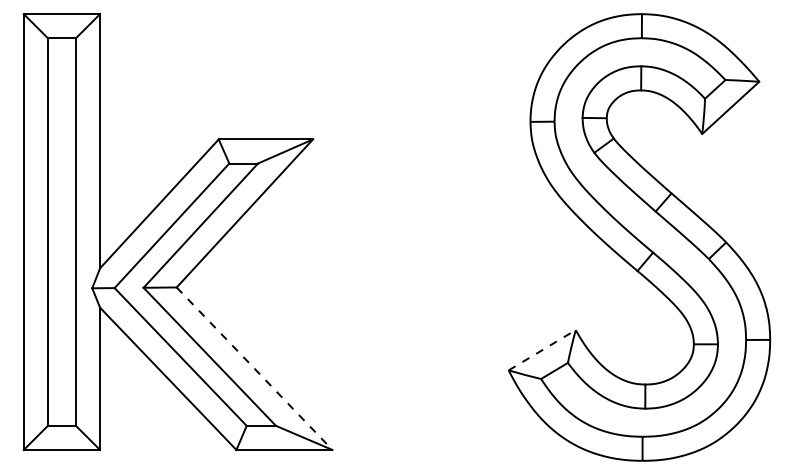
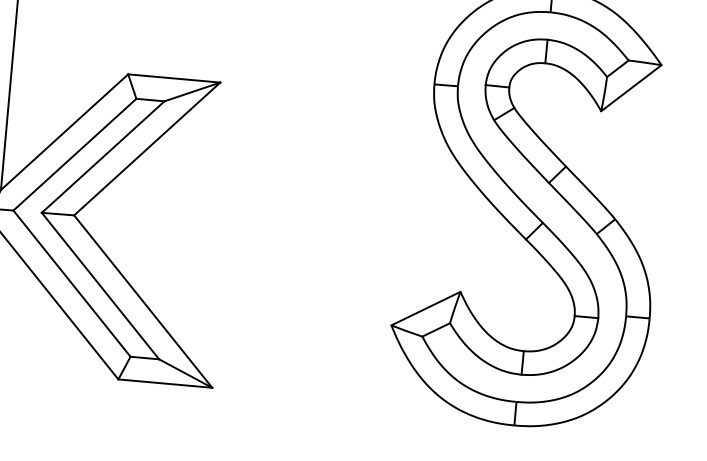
line: (542, 349) -> (426, 307), dashed -> solid
line: (254, 368) -> (143, 301), dashed -> solid

